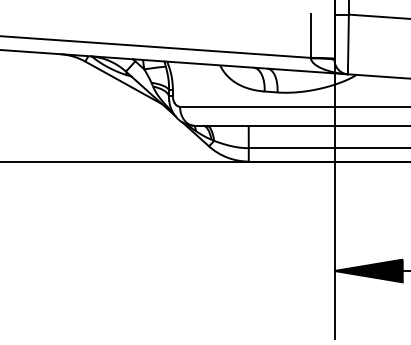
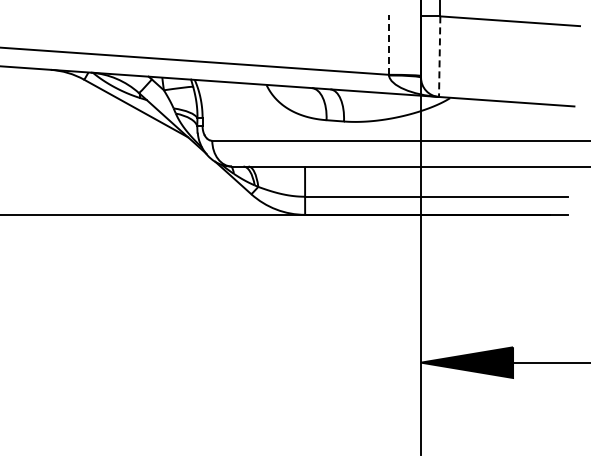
line: (310, 35) -> (388, 44), solid -> dashed
line: (348, 45) -> (439, 57), solid -> dashed

